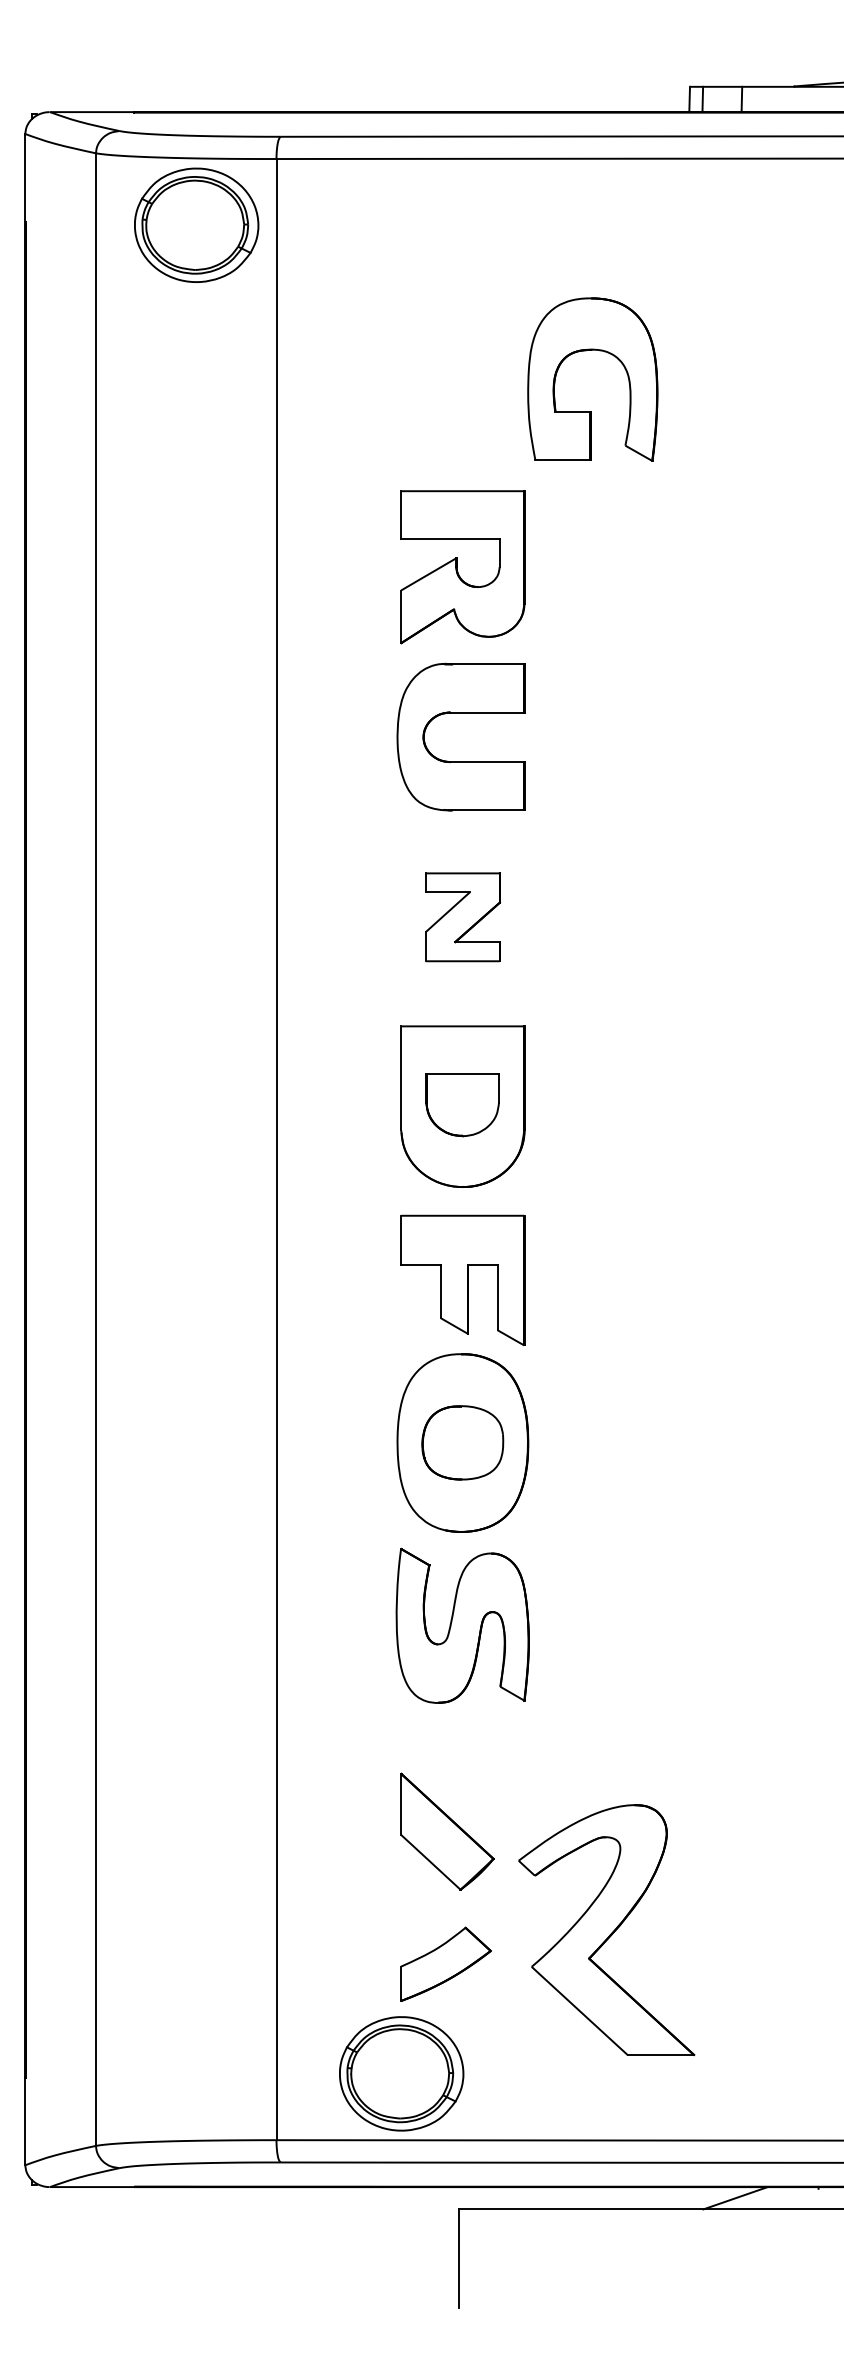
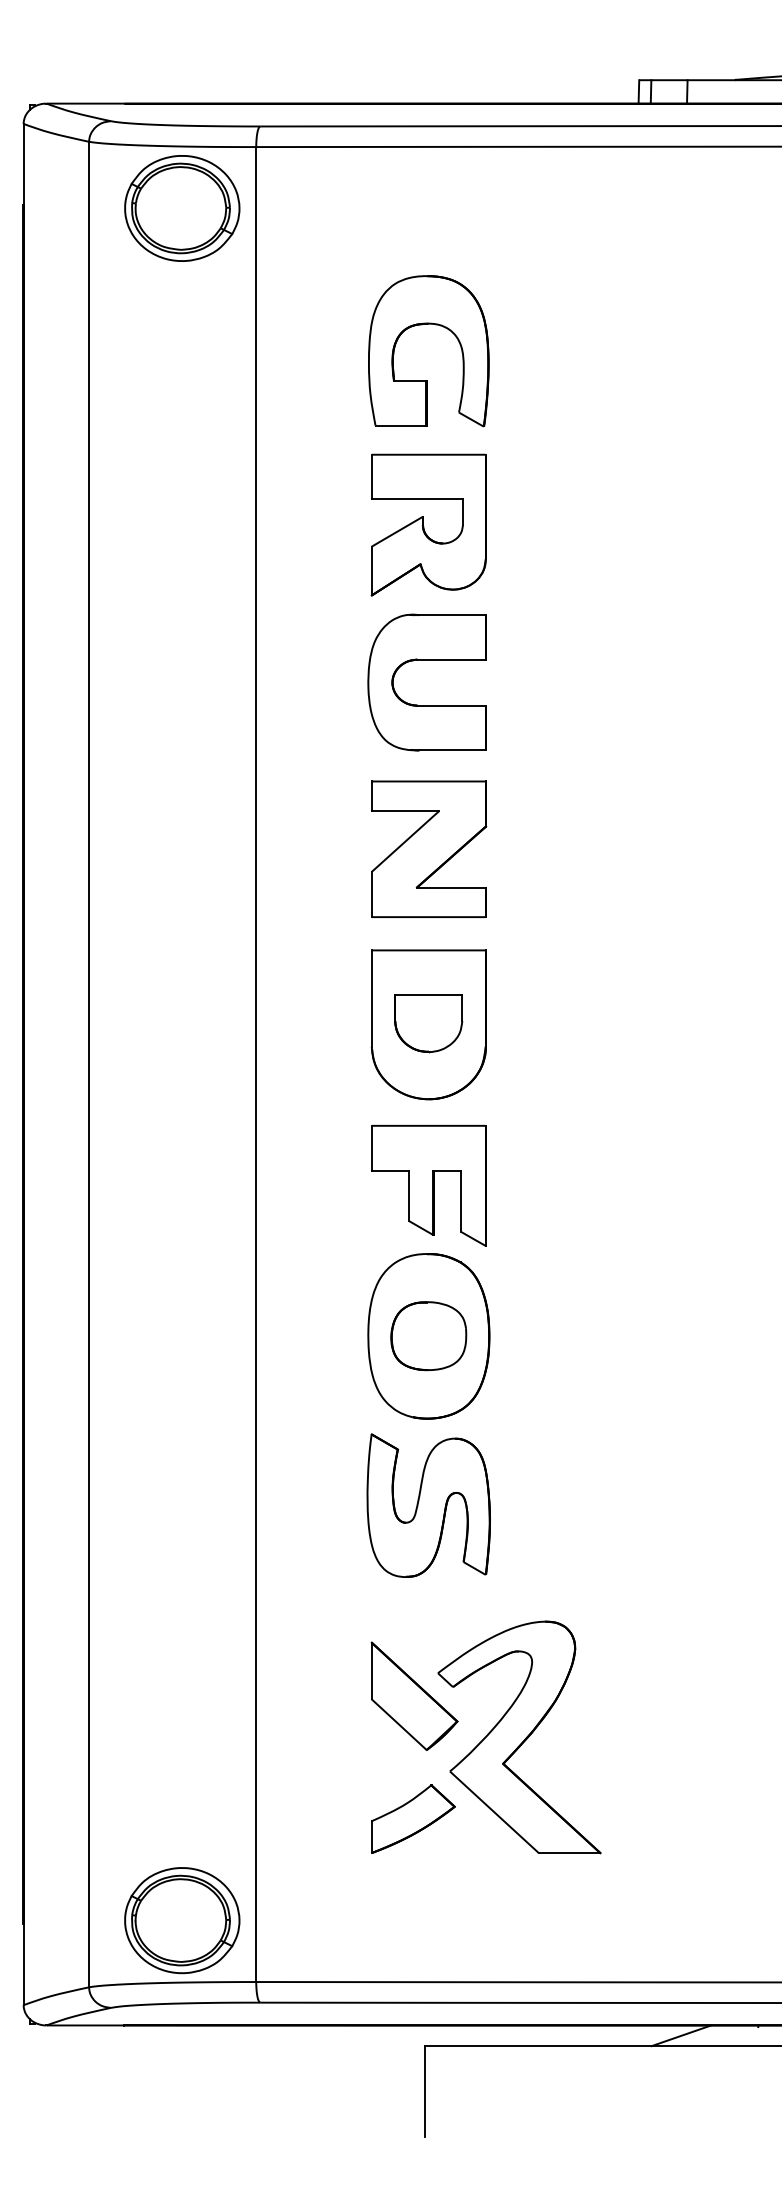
part: (586, 351) -> (422, 325), moved
part: (462, 917) -> (428, 849), size x1.67
part: (606, 1930) -> (519, 1737), moved
part: (401, 2073) -> (182, 1920), moved

